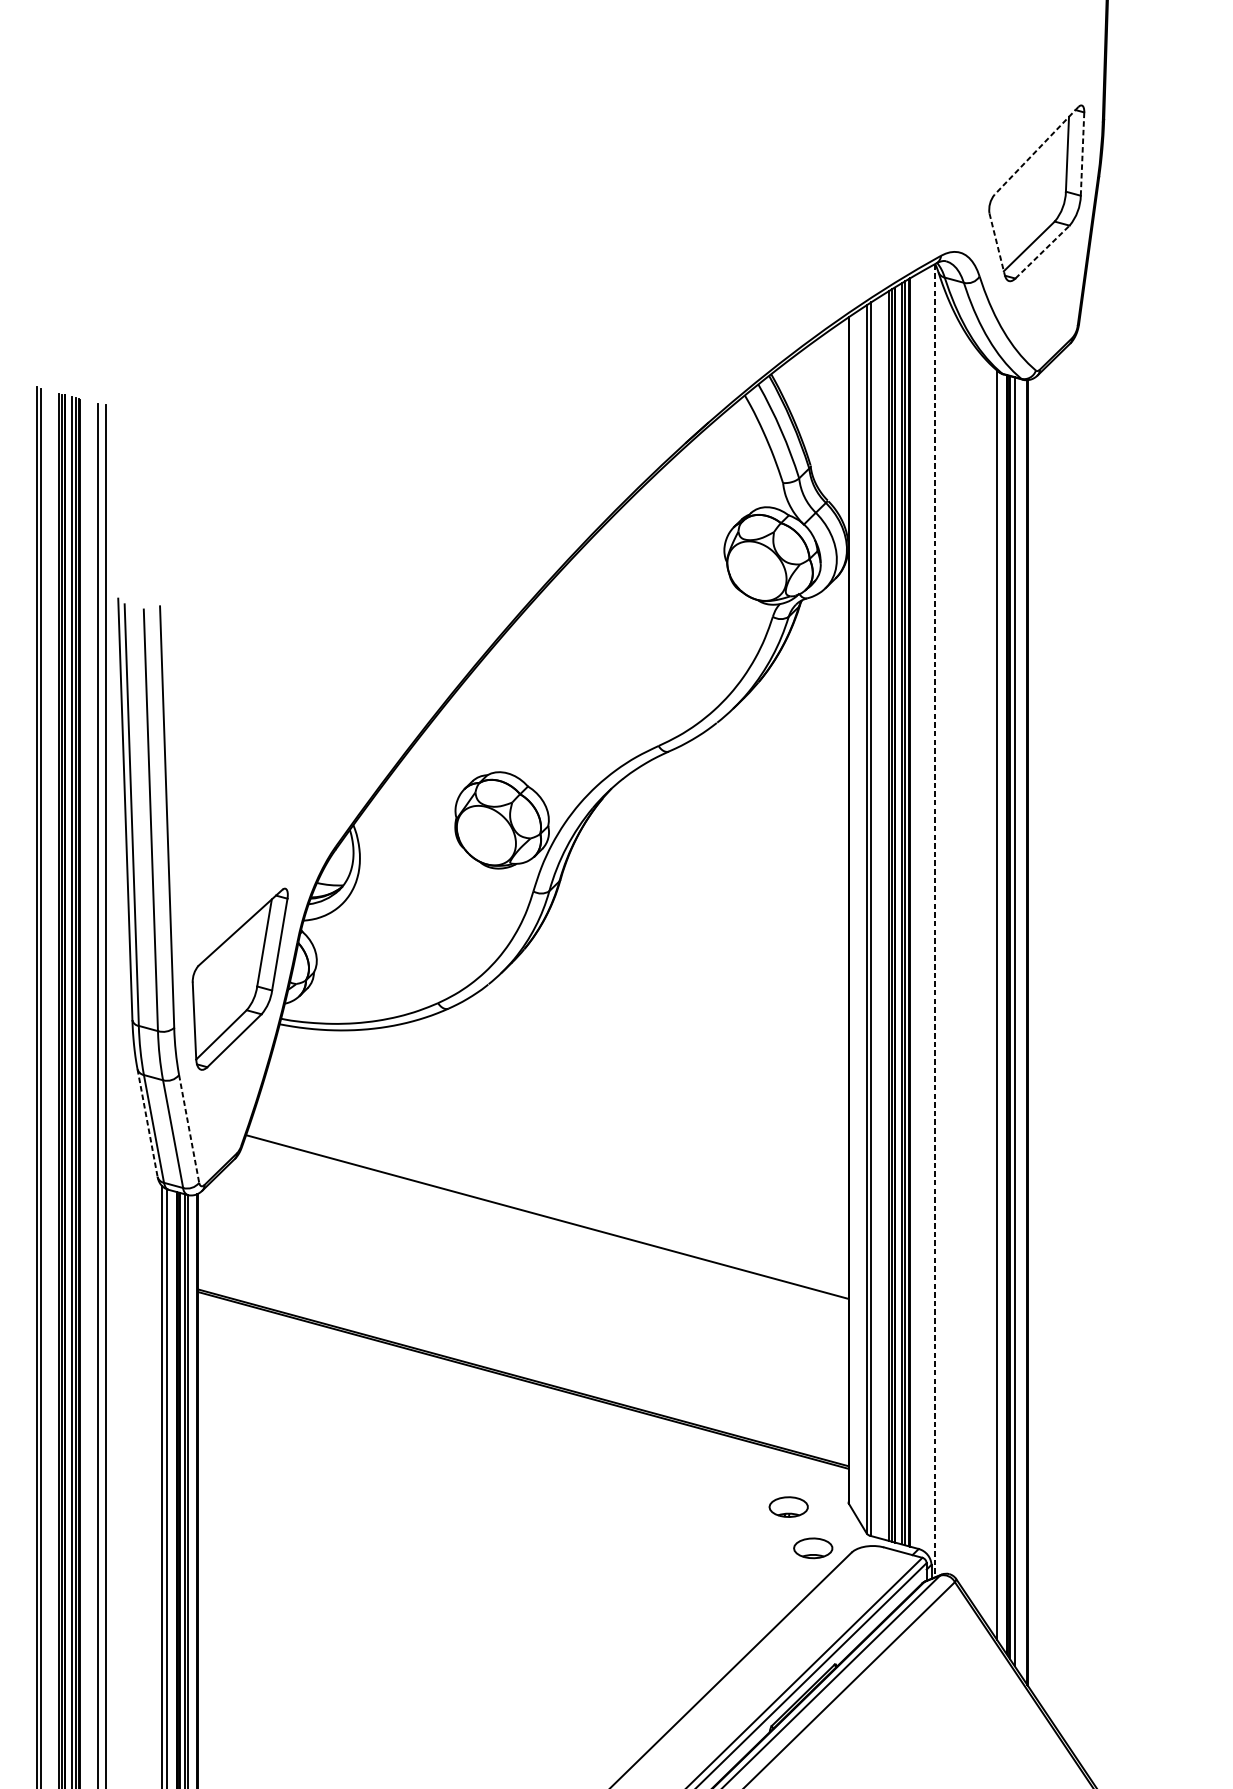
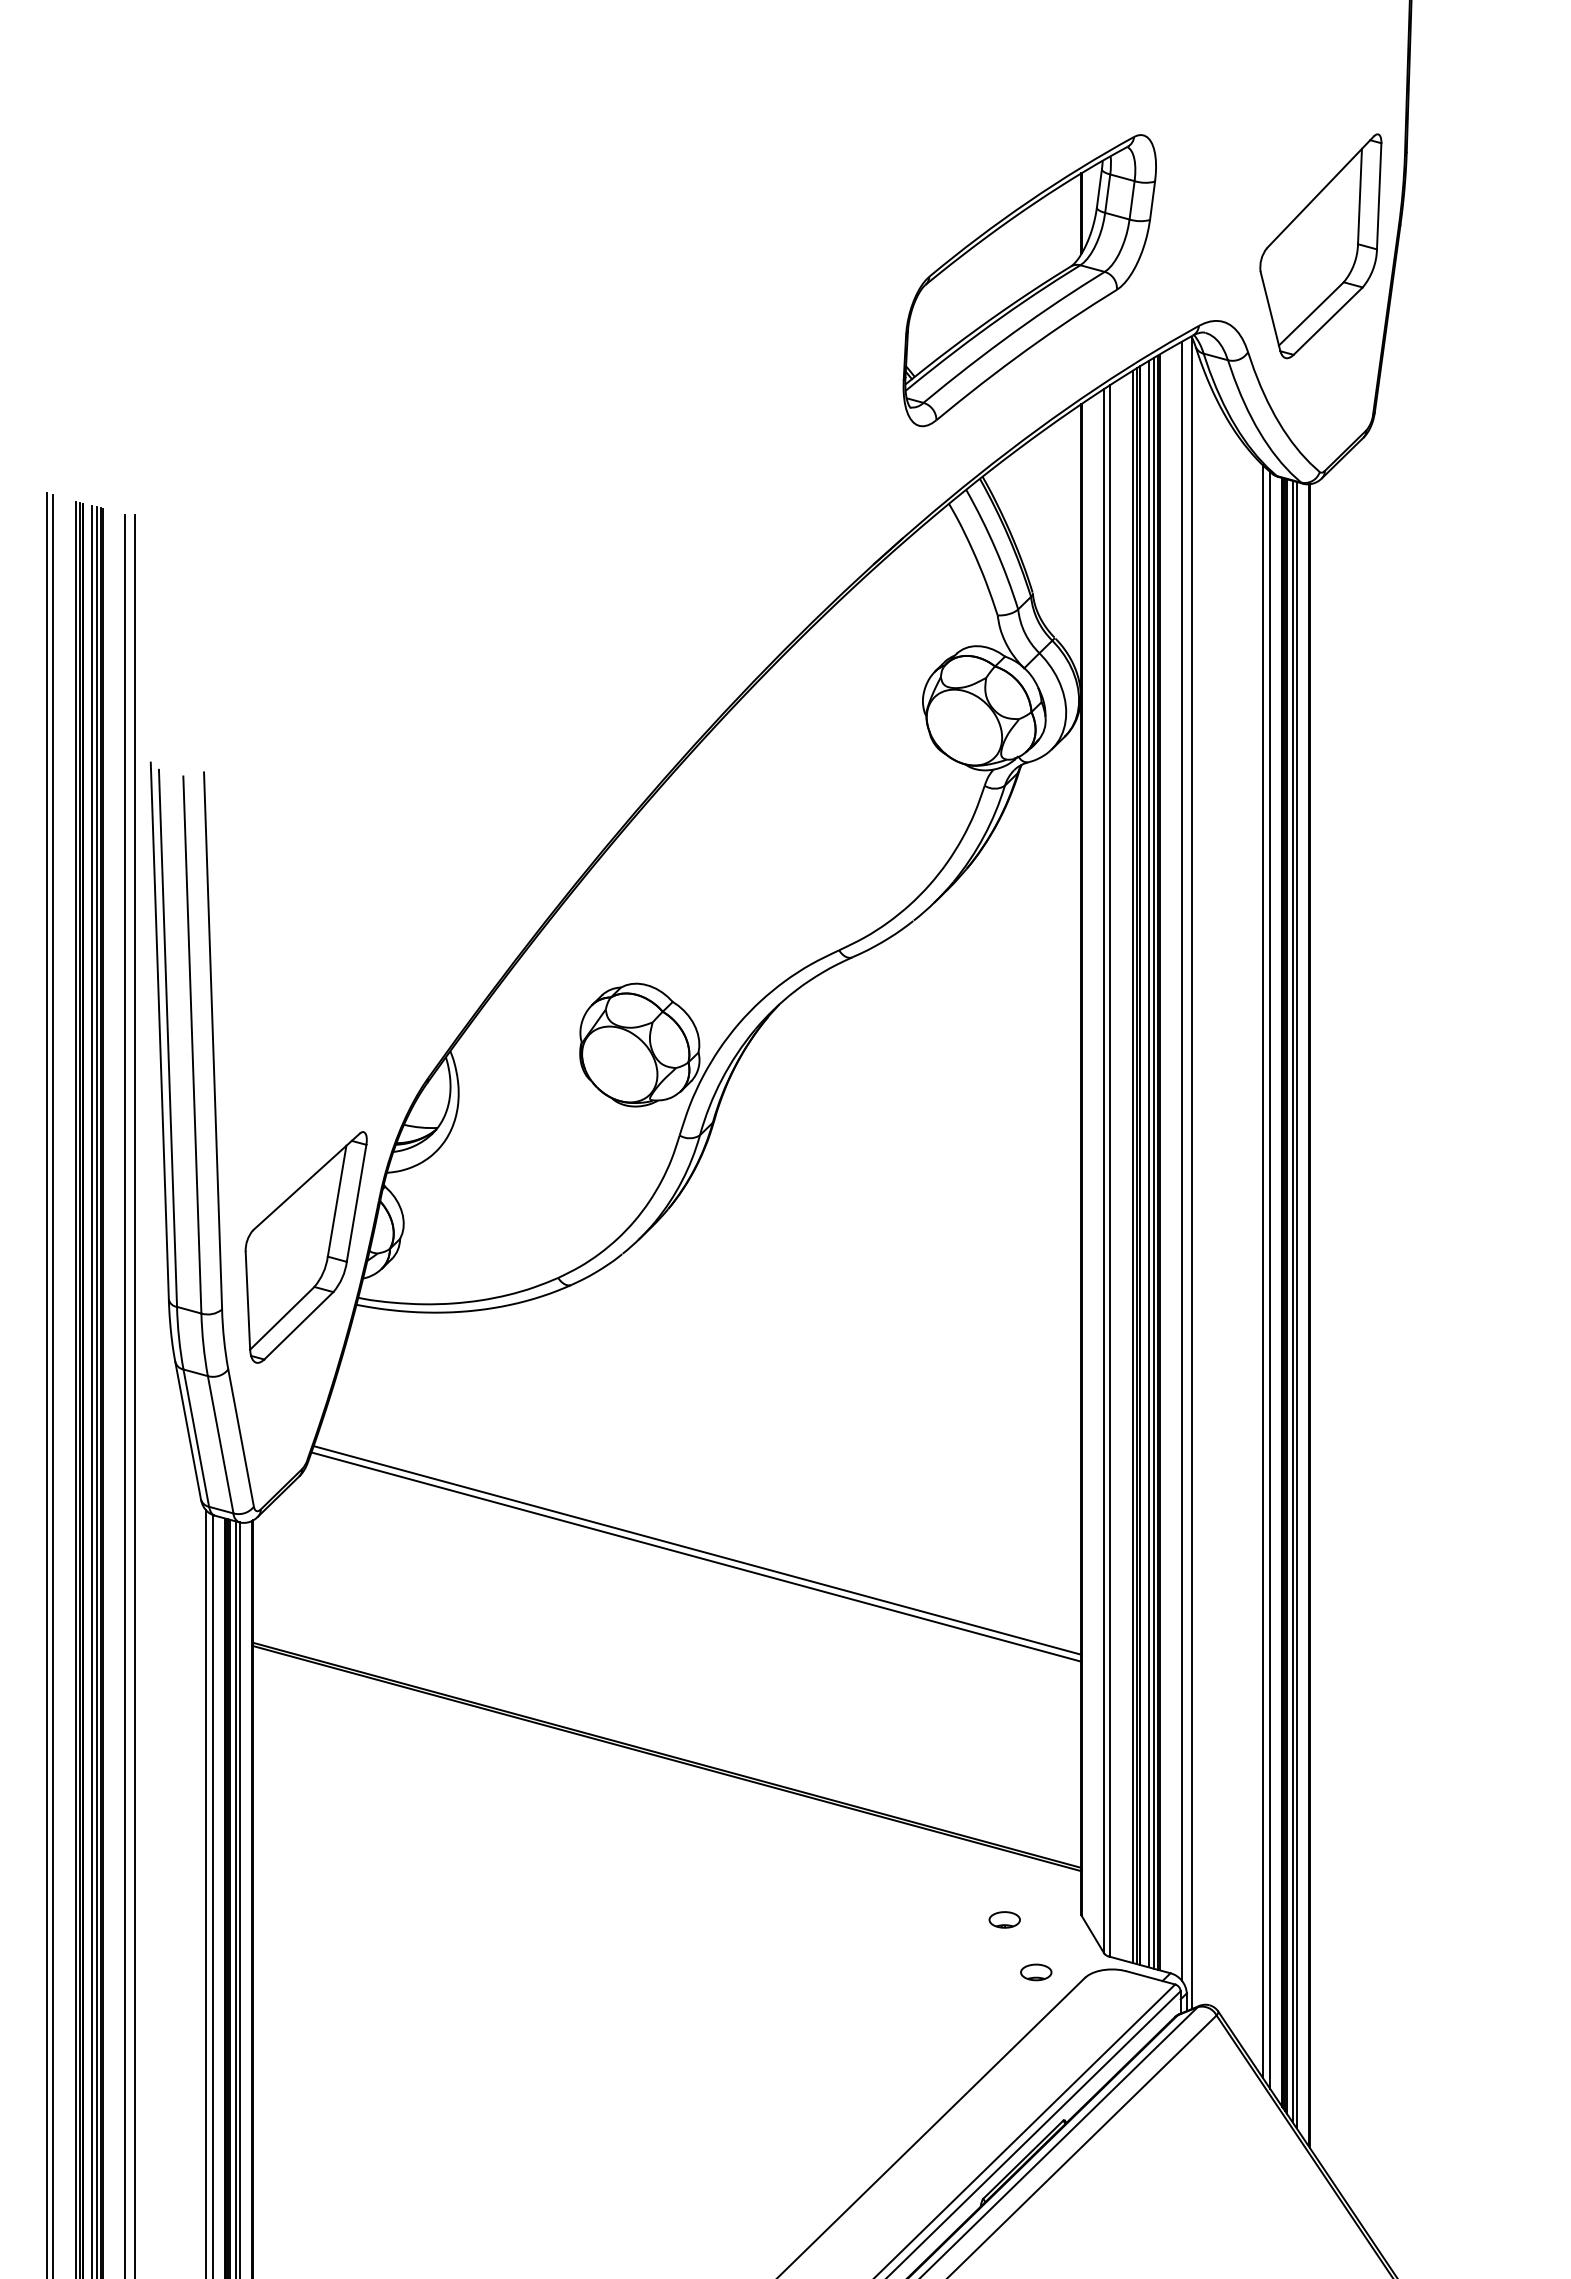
line: (1036, 151) -> (1320, 192), dashed -> solid
line: (1082, 153) -> (1379, 195), dashed -> solid
part: (808, 220) -> (1029, 280), added
line: (997, 244) -> (1270, 311), dashed -> solid
line: (1042, 251) -> (1328, 320), dashed -> solid
line: (928, 911) -> (1182, 1161), added
line: (935, 921) -> (1191, 1173), dashed -> solid
line: (991, 998) -> (1263, 1271), added
line: (1017, 1024) -> (1296, 1304), added
line: (147, 1122) -> (188, 1430), dashed -> solid
line: (189, 1129) -> (241, 1438), dashed -> solid
line: (546, 1221) -> (696, 1556), added
part: (788, 1506) -> (1004, 1919), size x0.62
part: (813, 1548) -> (1036, 1972), size x0.62

